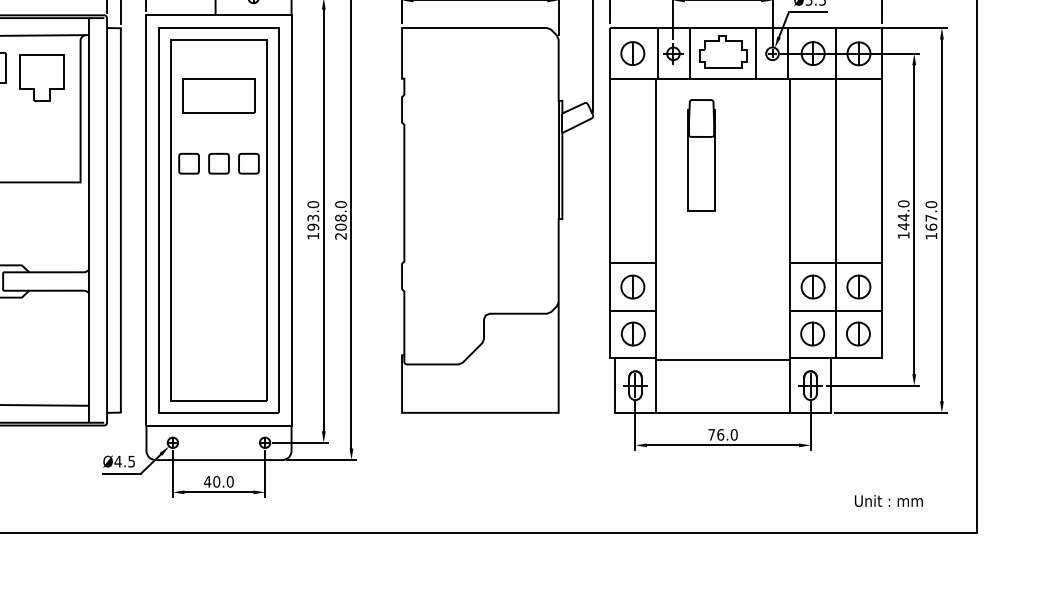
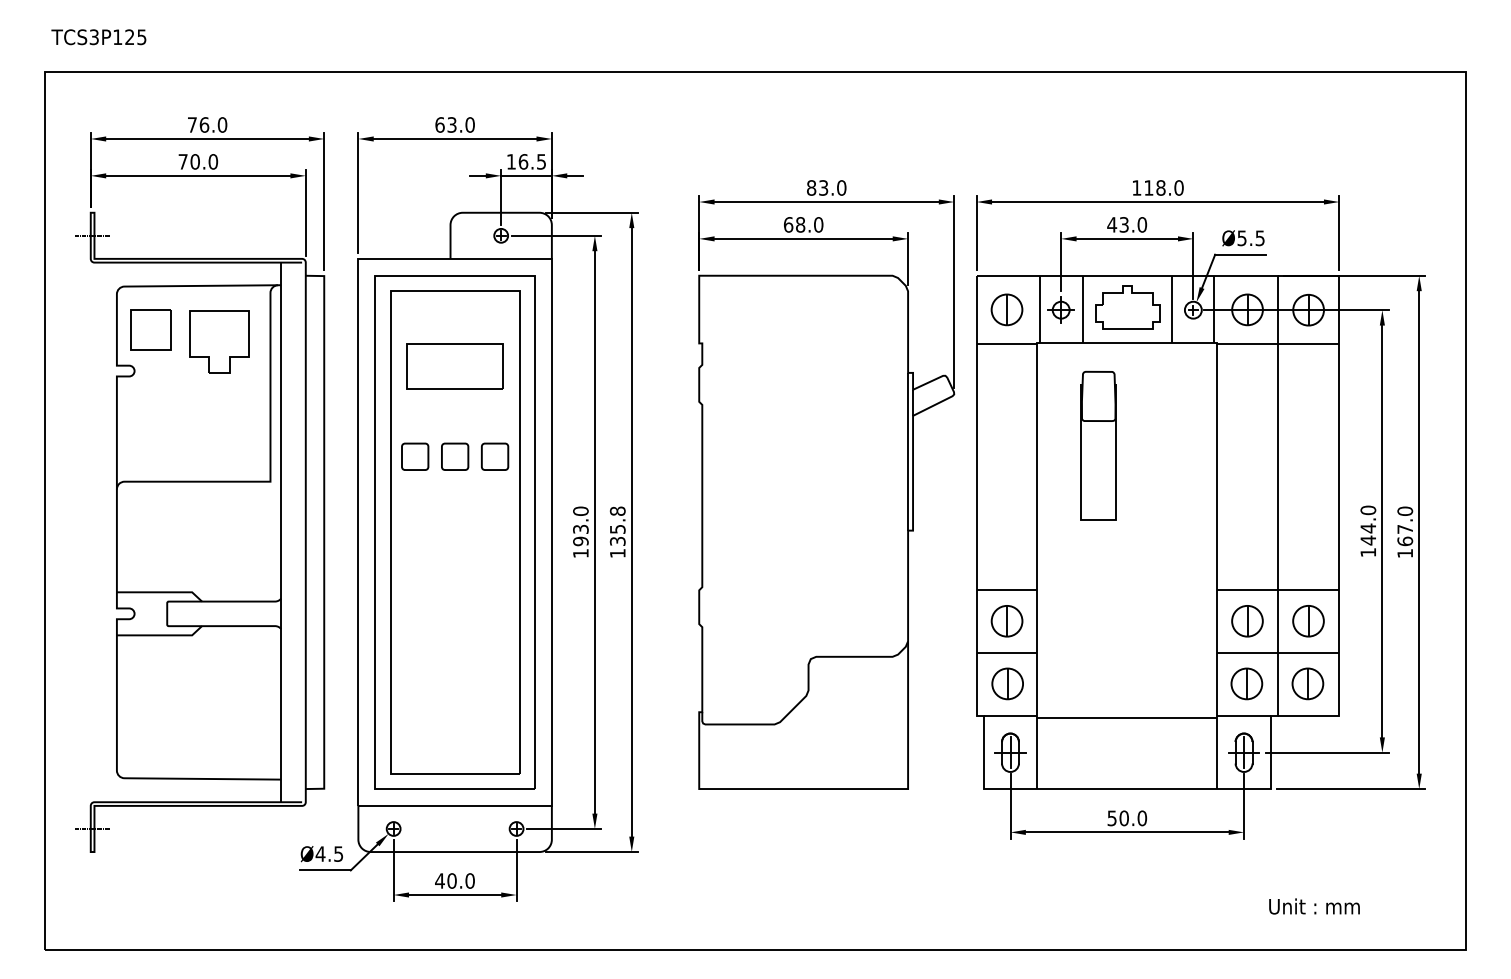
text: (340, 220) -> (617, 532), 208.0 -> 135.8
text: (716, 434) -> (1118, 818), 76.0 -> 50.0
text: (888, 500) -> (1314, 906), moved

